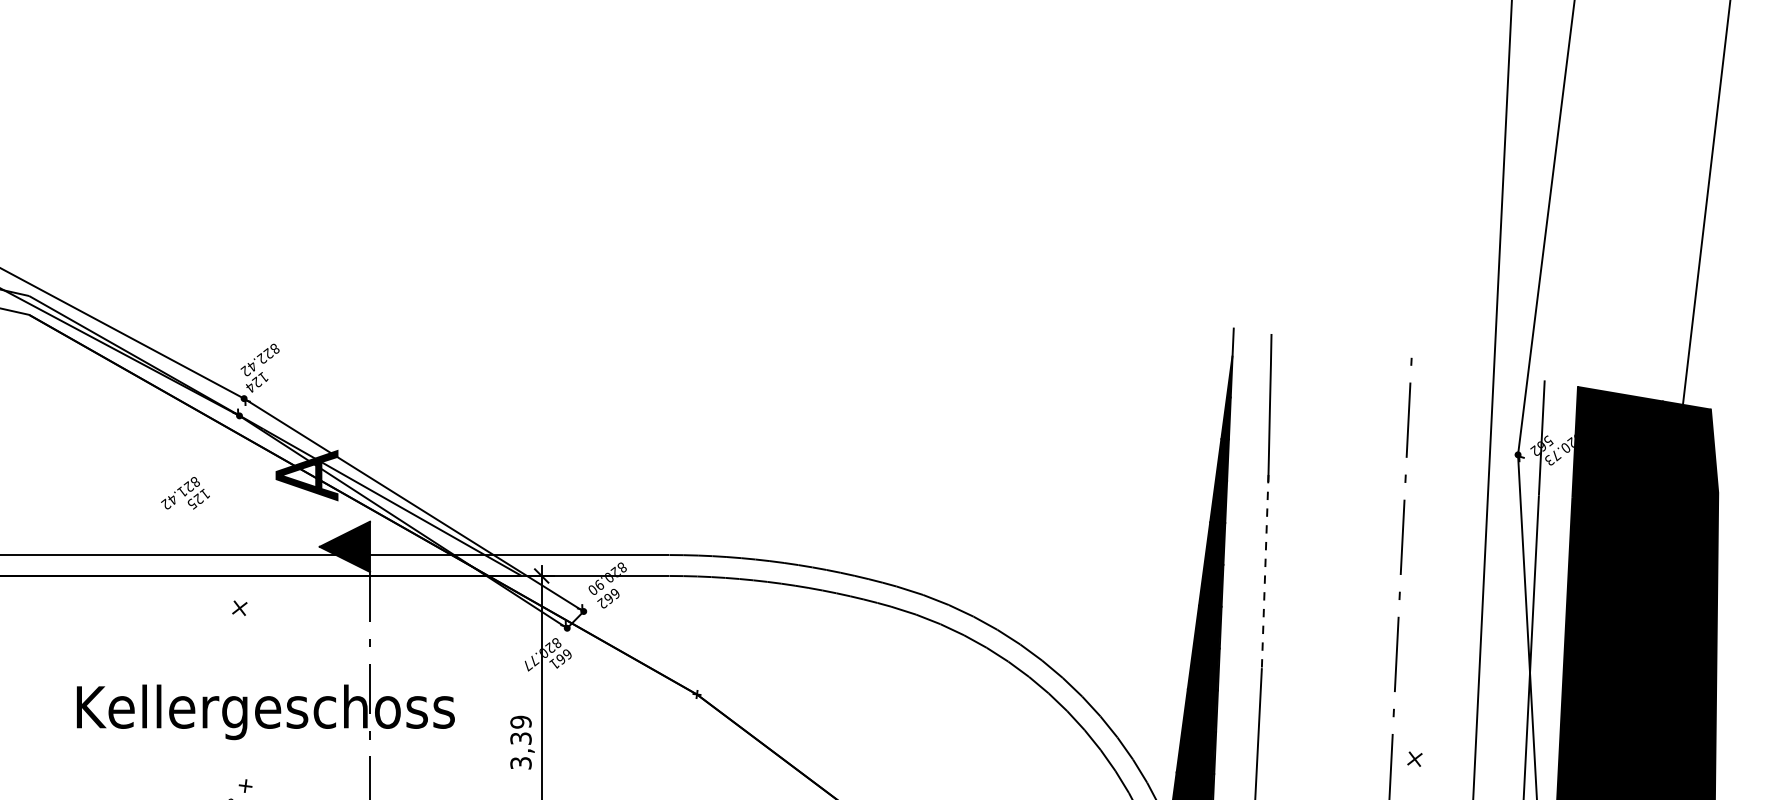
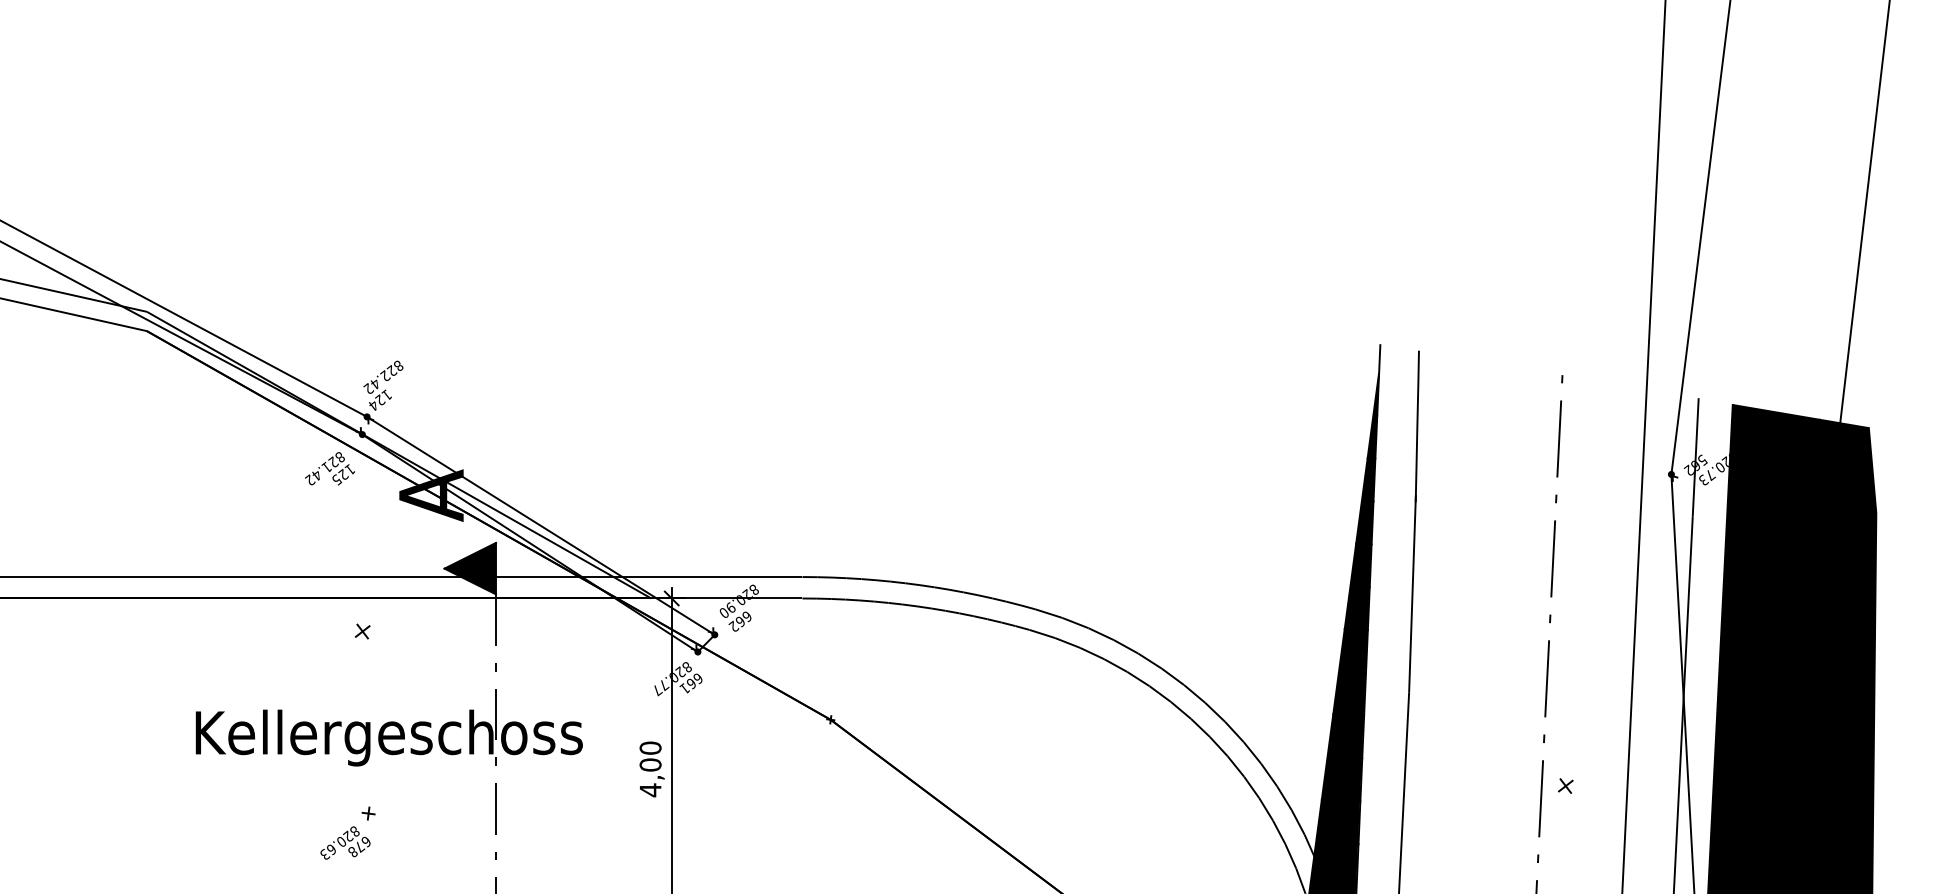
text: (184, 492) -> (329, 468), moved
line: (1265, 571) -> (1412, 593), dashed -> solid
text: (520, 743) -> (650, 769), 3,39 -> 4,00

